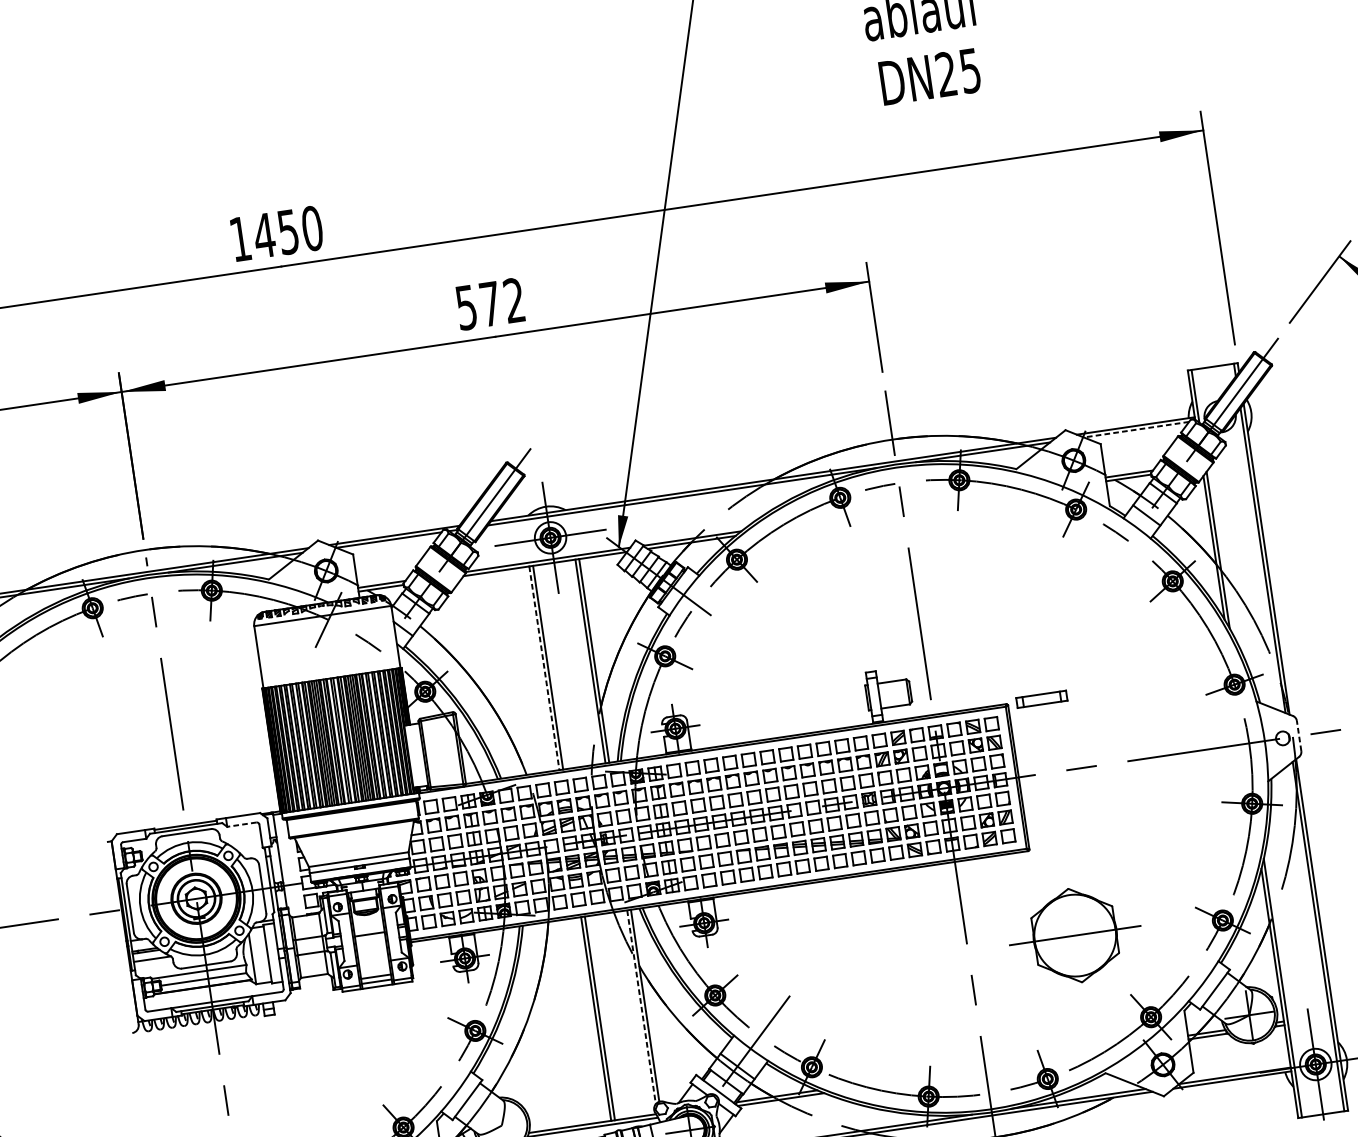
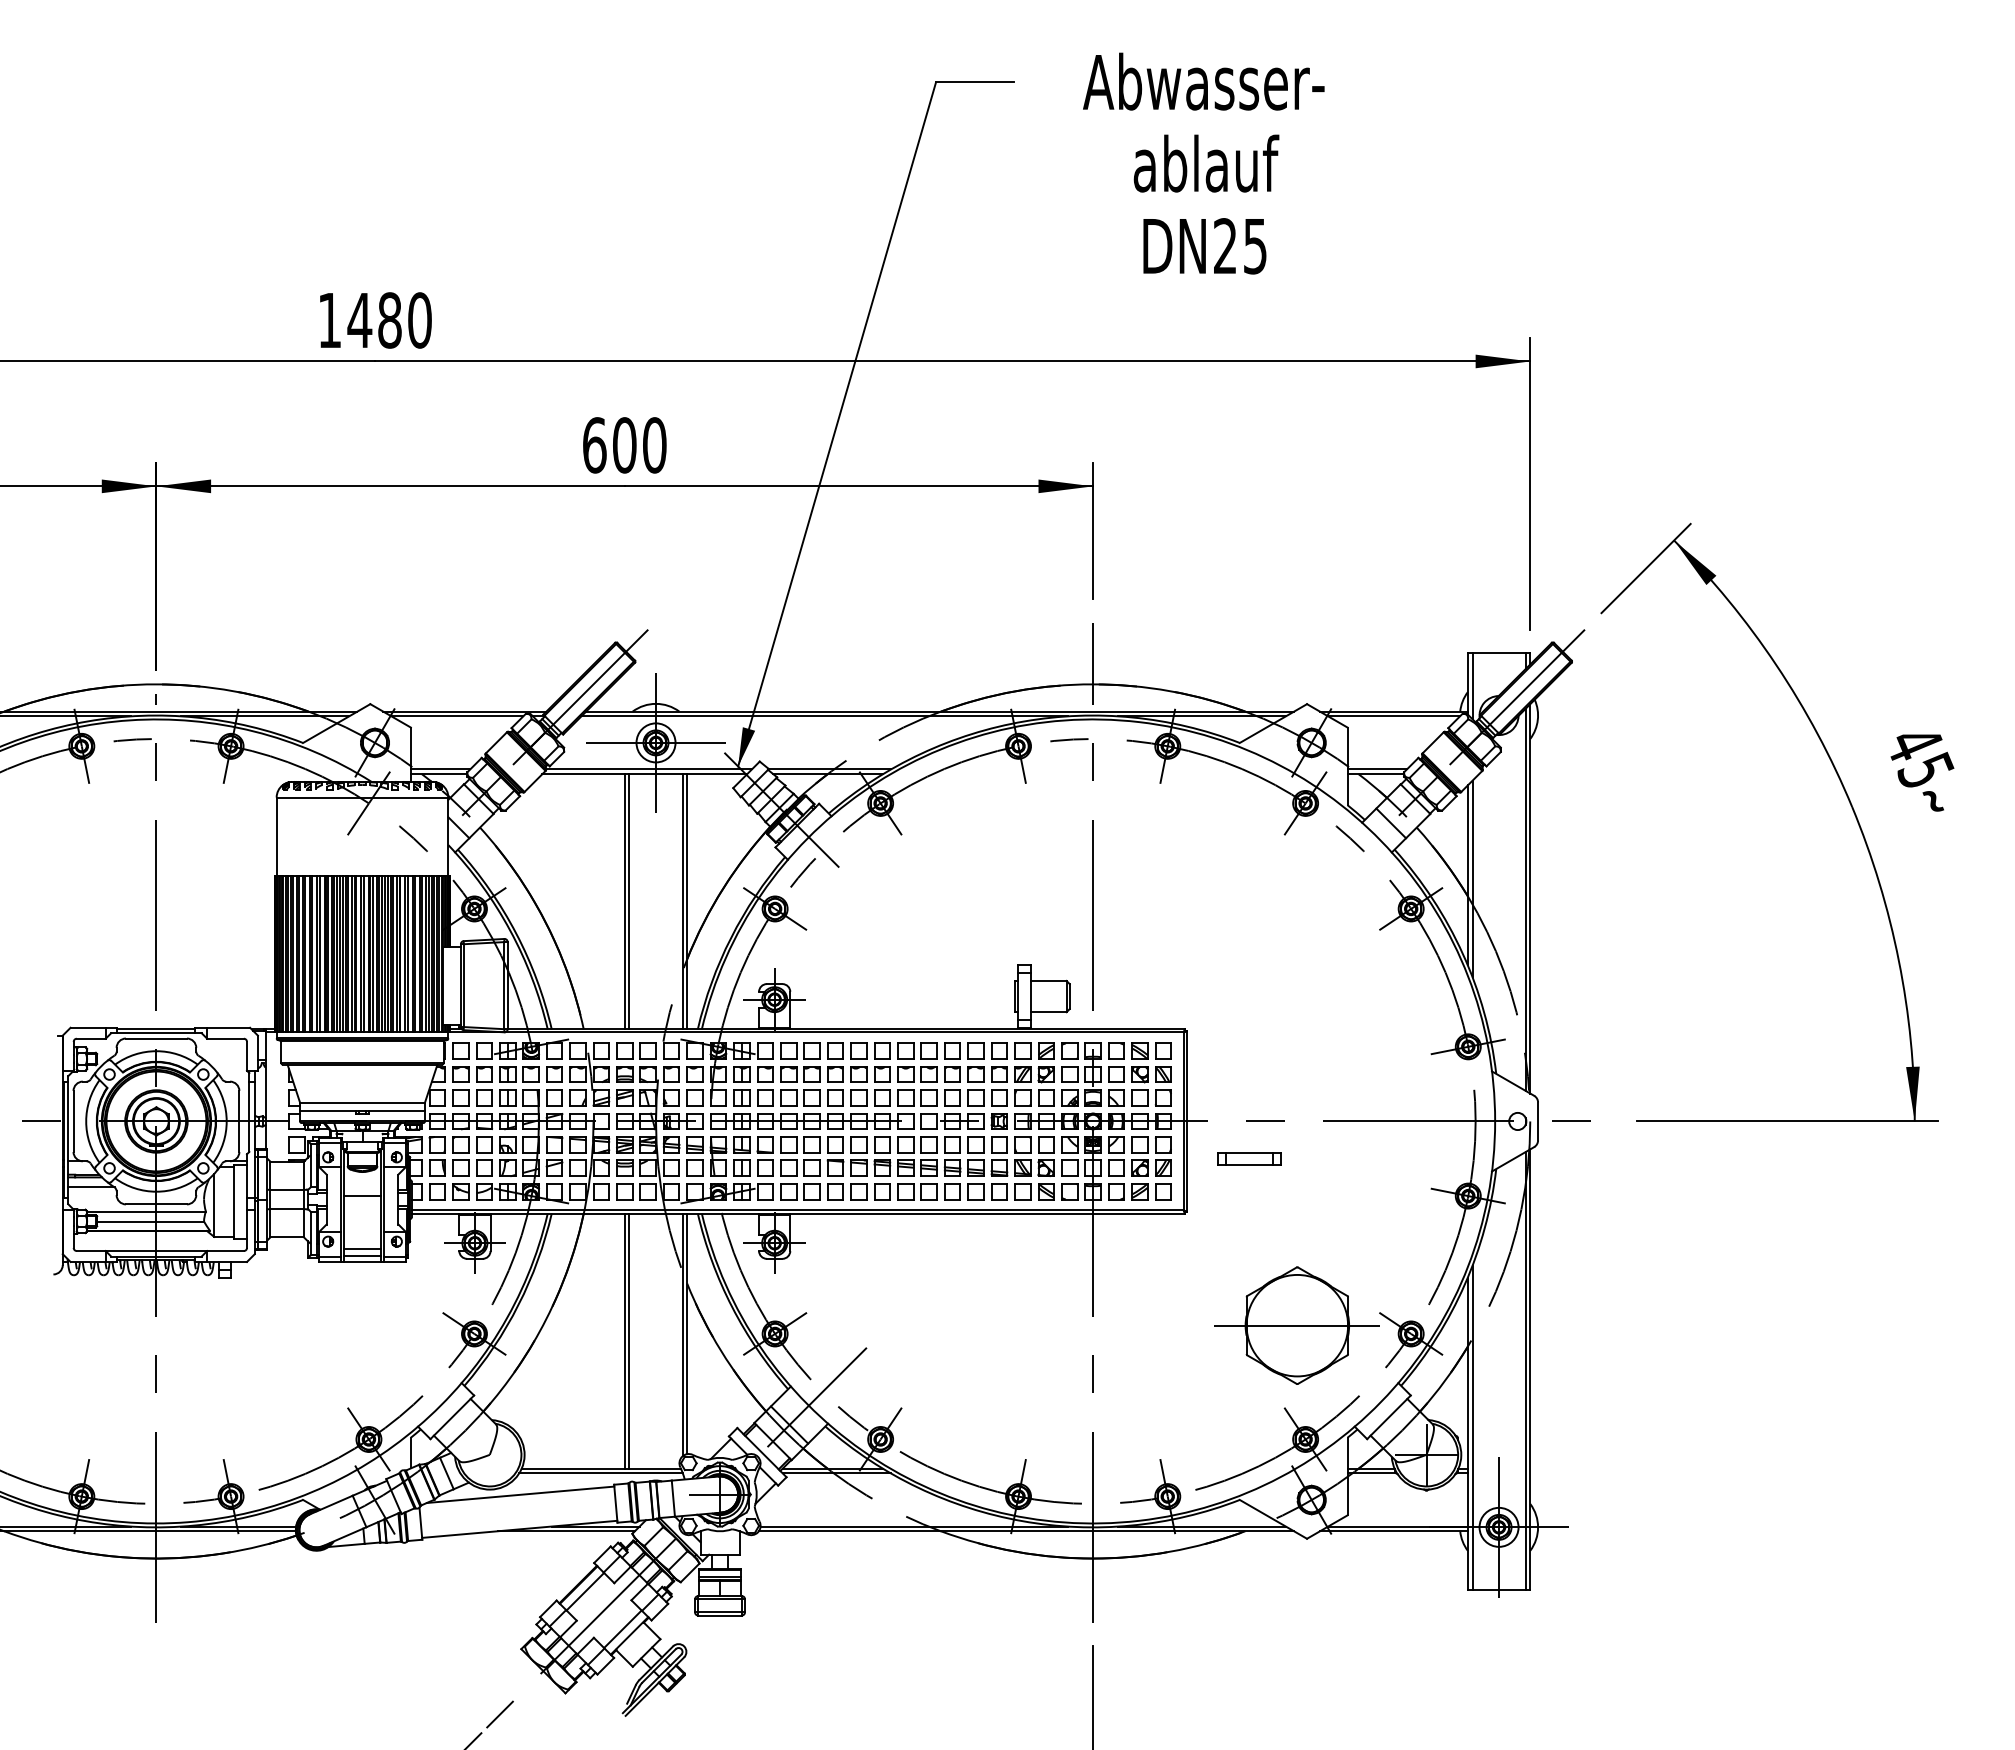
text: (288, 232) -> (389, 320), 1450 -> 1480
text: (490, 304) -> (624, 445), 572 -> 600
line: (1136, 429) -> (1394, 716), dashed -> solid
line: (544, 668) -> (624, 901), dashed -> solid
part: (1042, 698) -> (1249, 1158), moved
line: (1299, 735) -> (1538, 1121), dashed -> solid
line: (241, 824) -> (225, 1038), dashed -> solid
part: (1074, 935) -> (1296, 1325), moved
line: (641, 1007) -> (682, 1335), dashed -> solid

